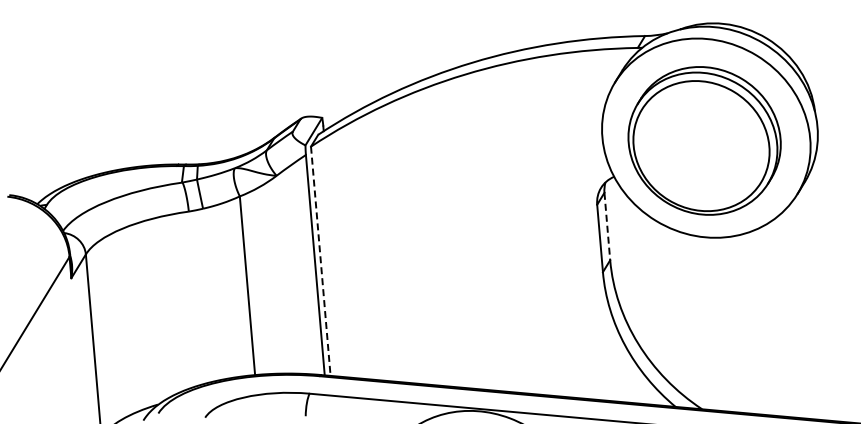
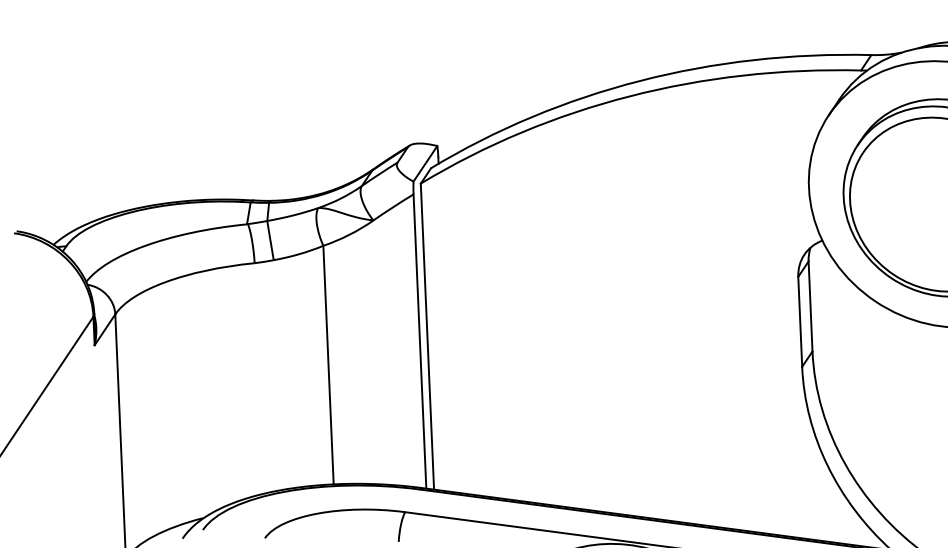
line: (607, 226) -> (810, 306), dashed -> solid
line: (320, 261) -> (427, 336), dashed -> solid

